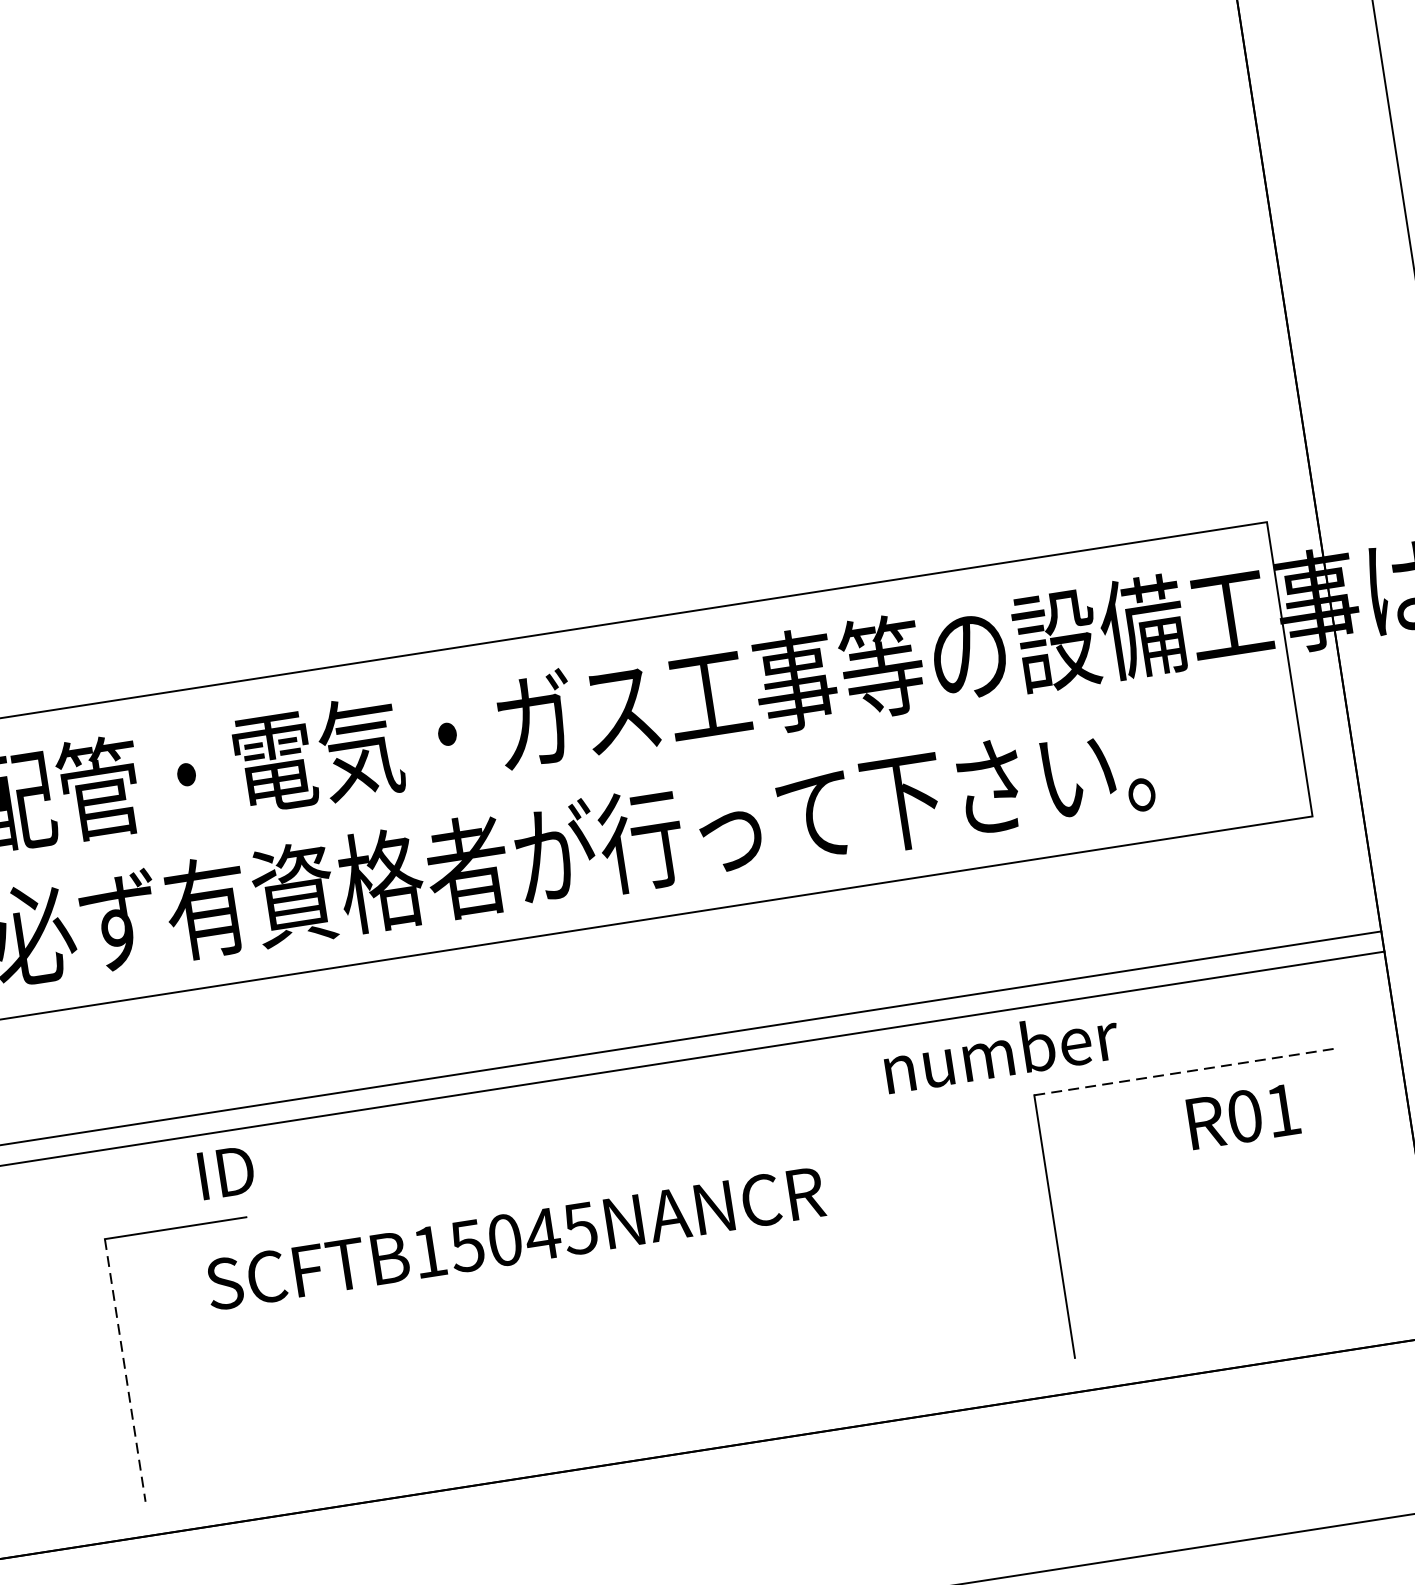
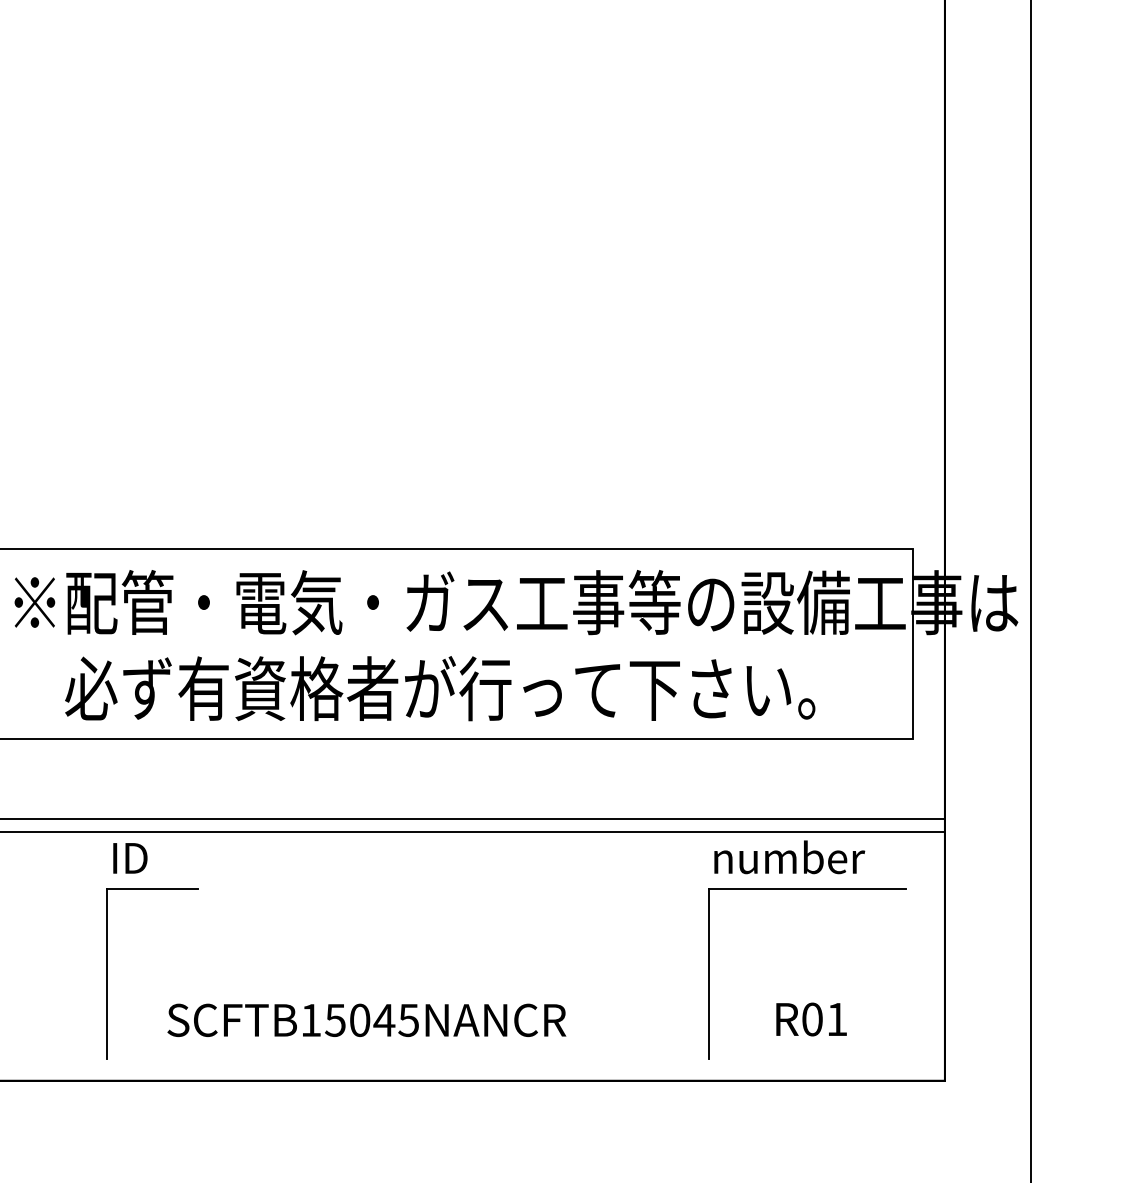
text: (1001, 1051) -> (789, 857), moved
line: (1185, 1071) -> (807, 888), dashed -> solid
text: (1243, 1116) -> (811, 1019), moved
text: (226, 1172) -> (130, 858), moved
text: (514, 1237) -> (366, 1019), moved
line: (125, 1371) -> (106, 974), dashed -> solid

